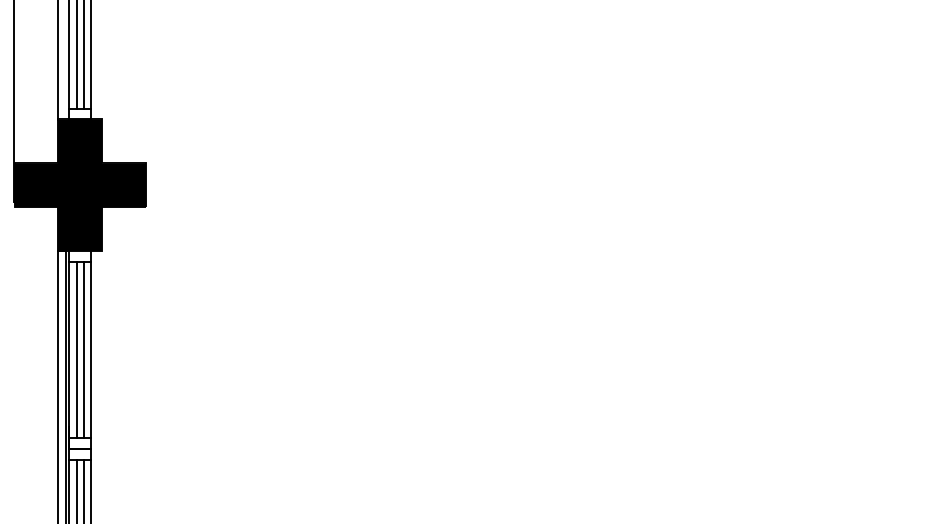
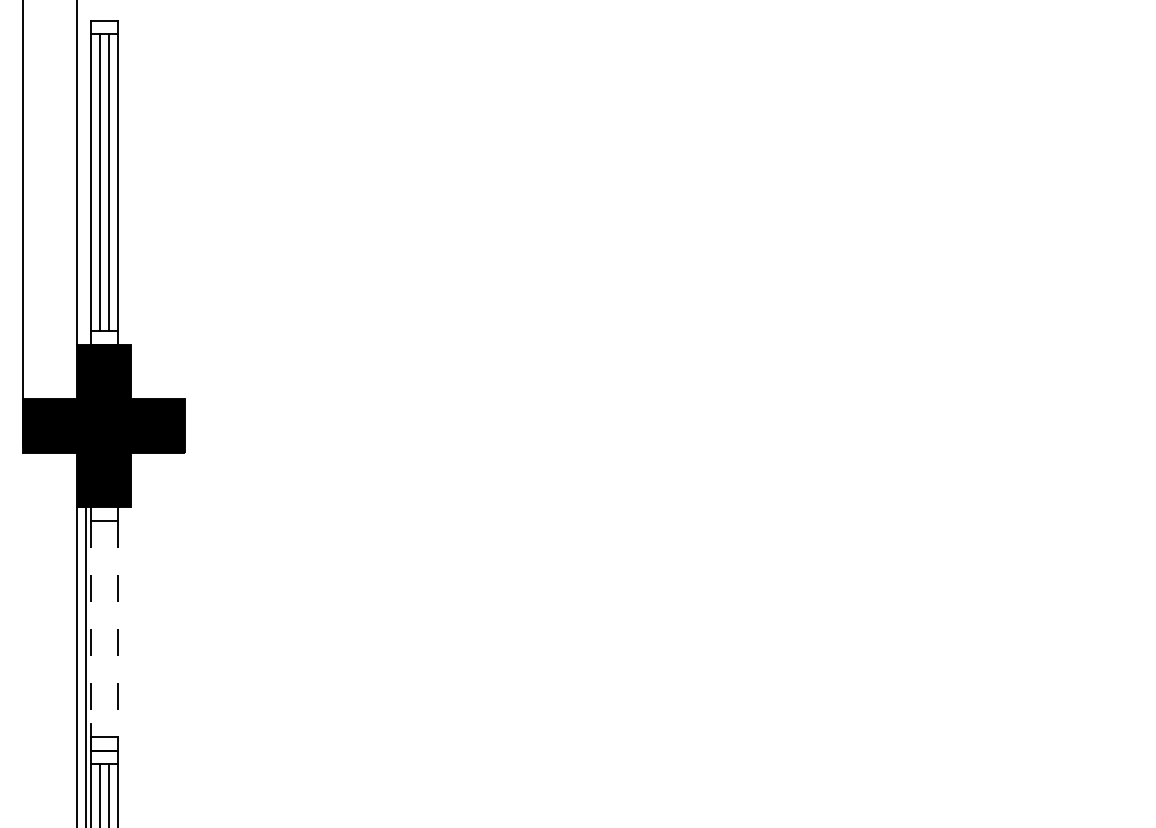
line: (77, 349) -> (100, 628), removed
line: (83, 349) -> (108, 628), removed
line: (69, 350) -> (90, 629), solid -> dashed
line: (91, 350) -> (117, 629), solid -> dashed

